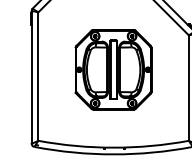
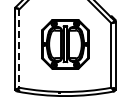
line: (38, 78) -> (19, 49), solid -> dashed

